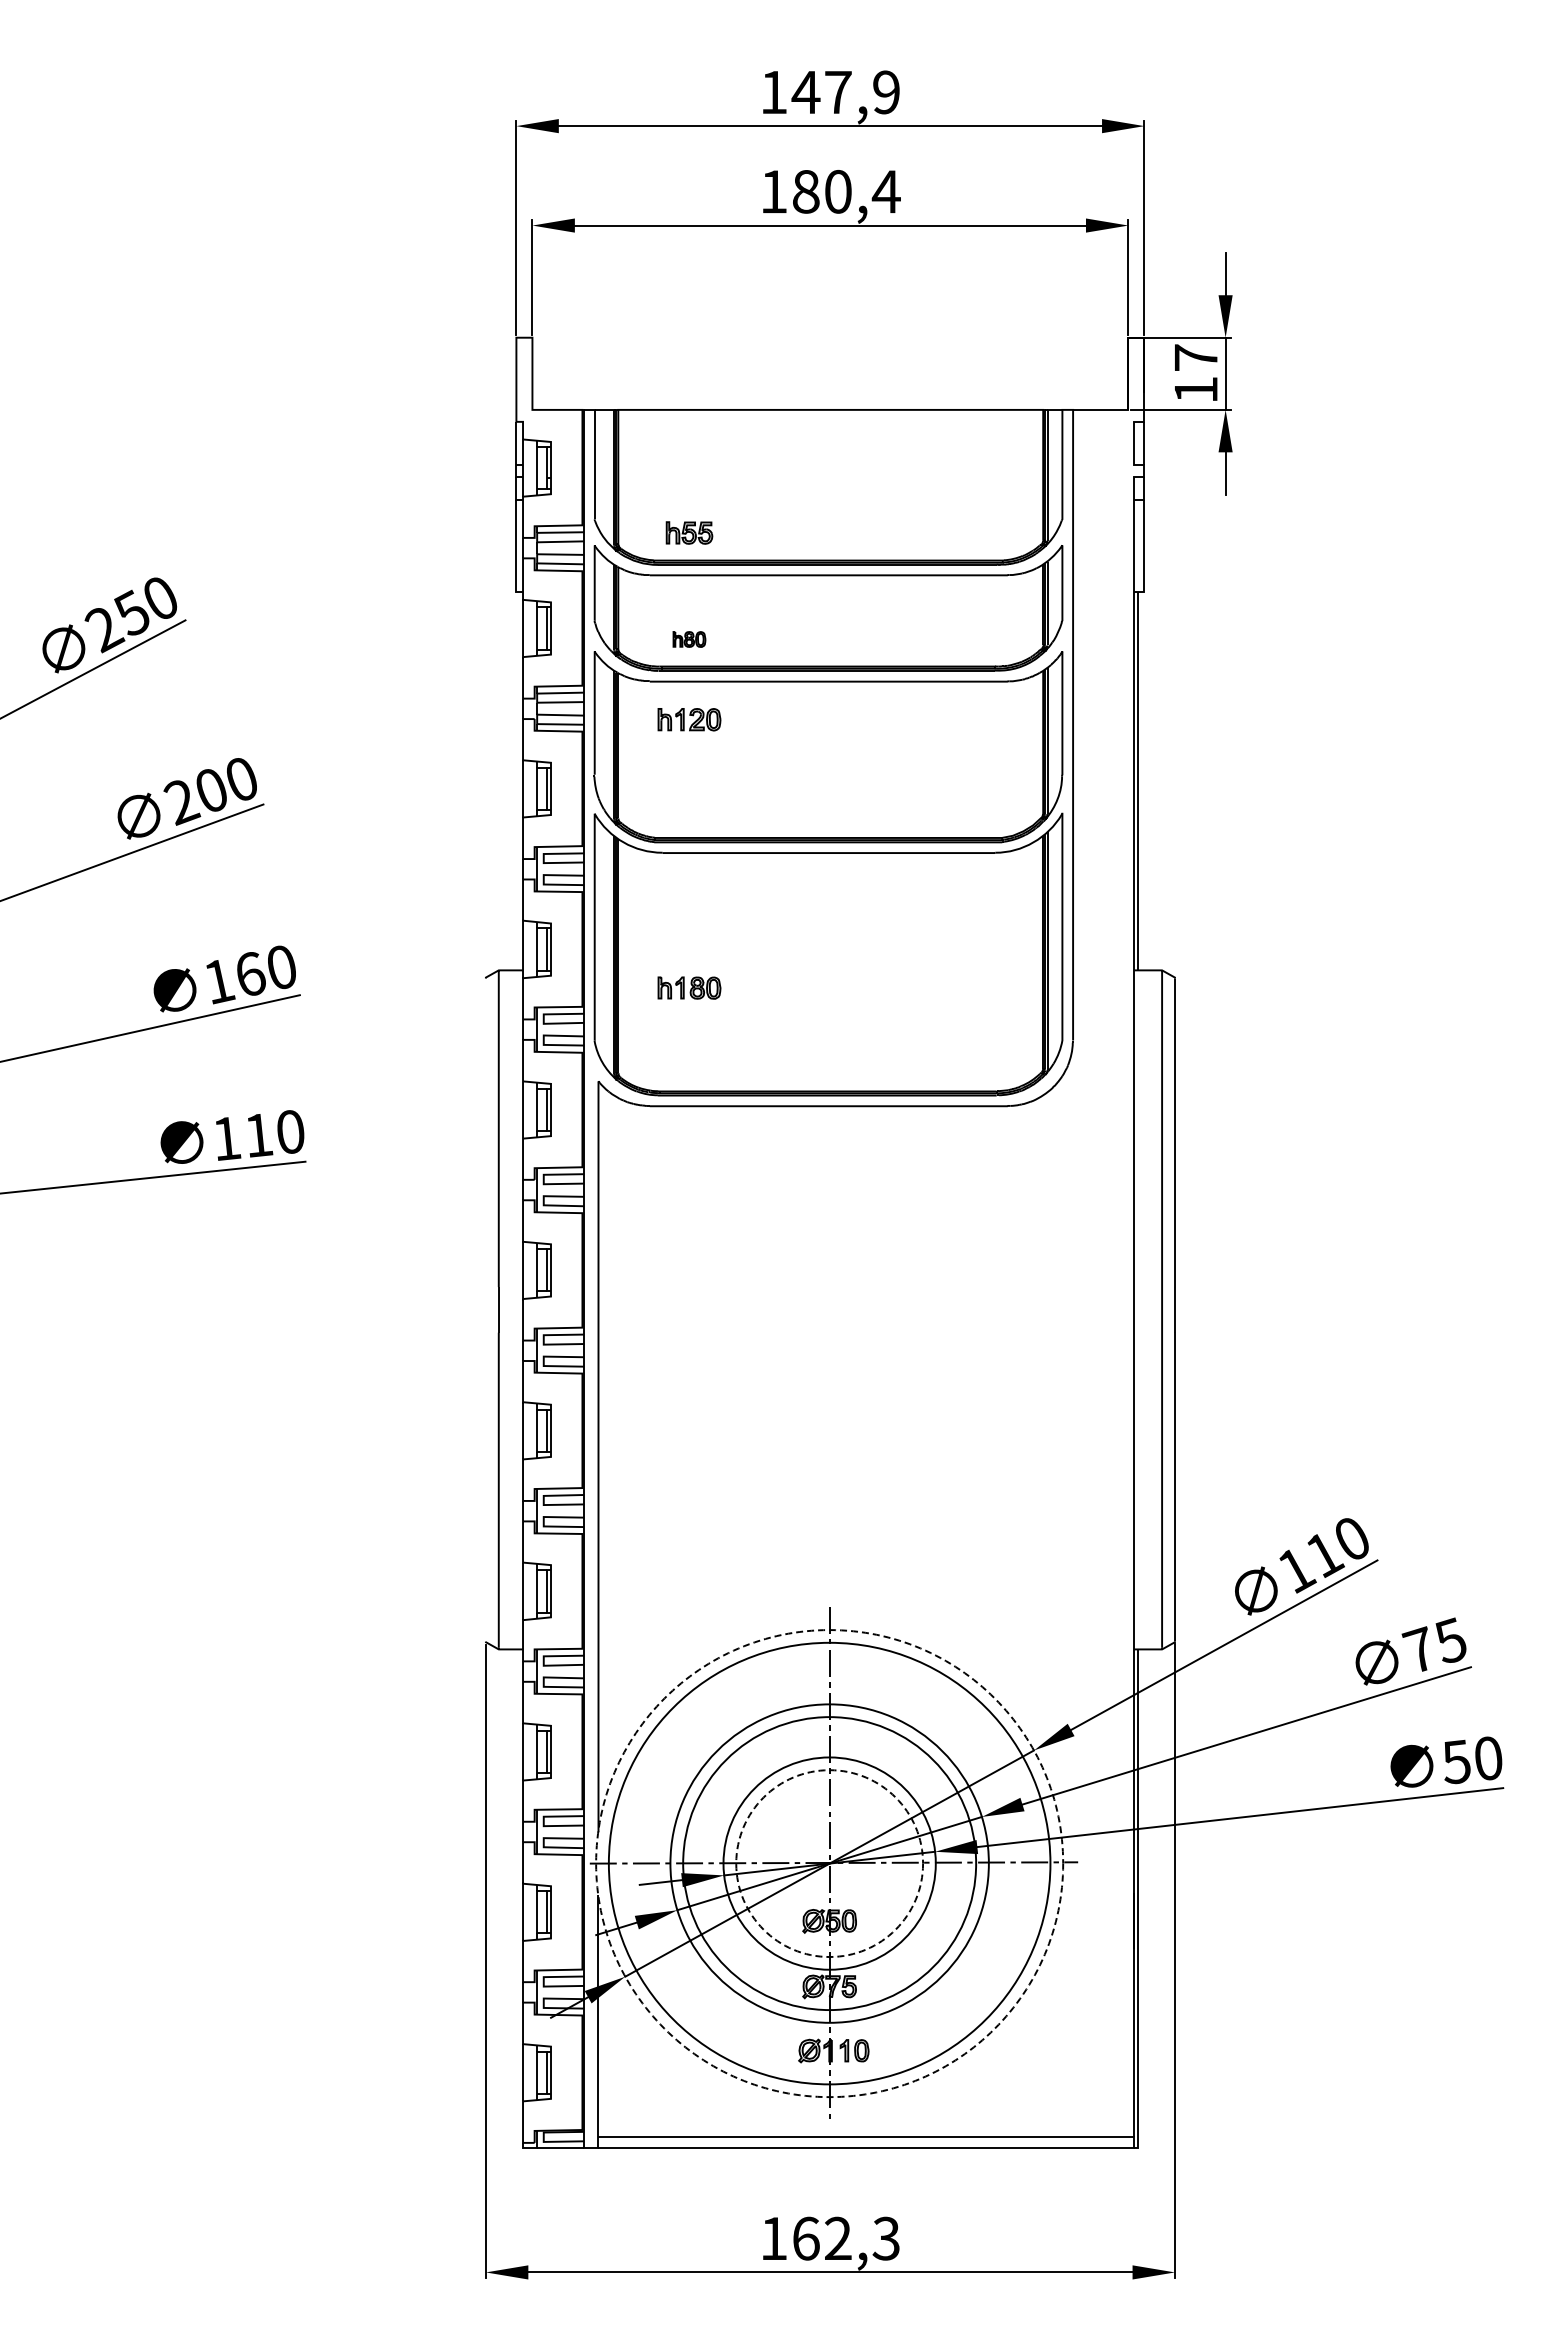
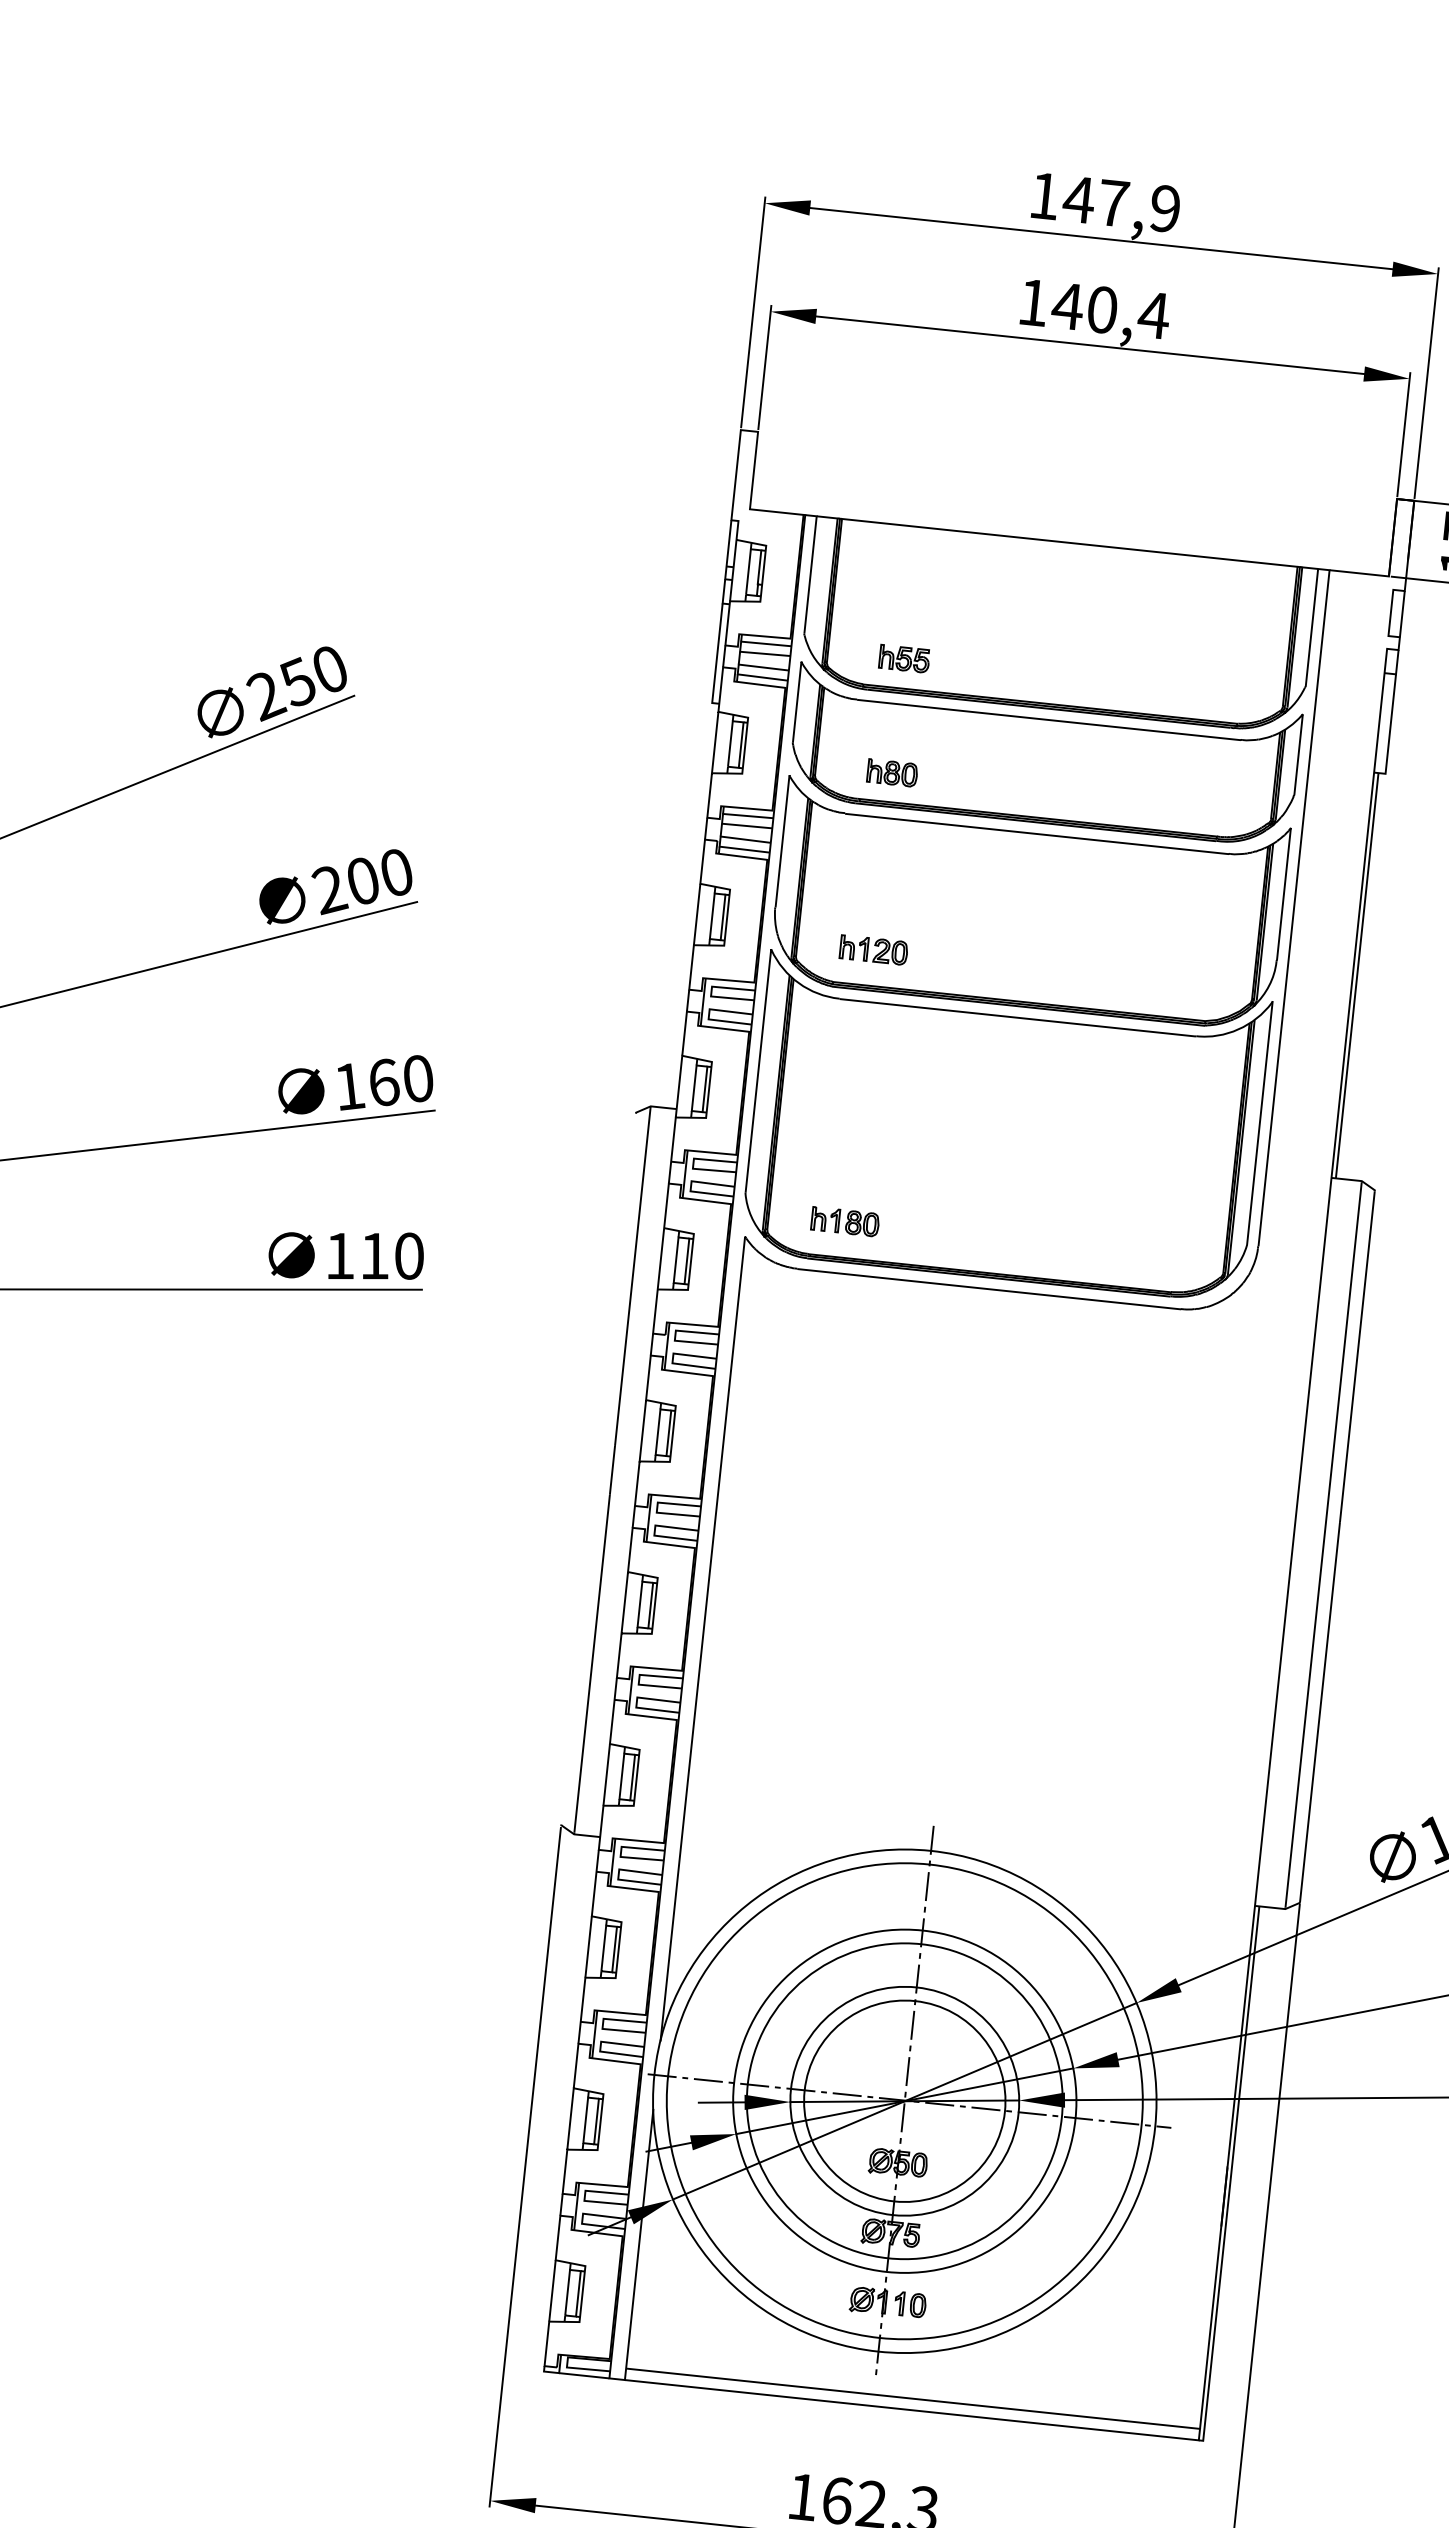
text: (805, 191) -> (1067, 305), 180,4 -> 140,4
part: (689, 639) -> (892, 773), size x1.43
part: (689, 719) -> (873, 950), moved
part: (689, 987) -> (845, 1221), moved
circle: (829, 1863) -> (904, 2101), dashed -> solid
circle: (829, 1863) -> (904, 2101), dashed -> solid

